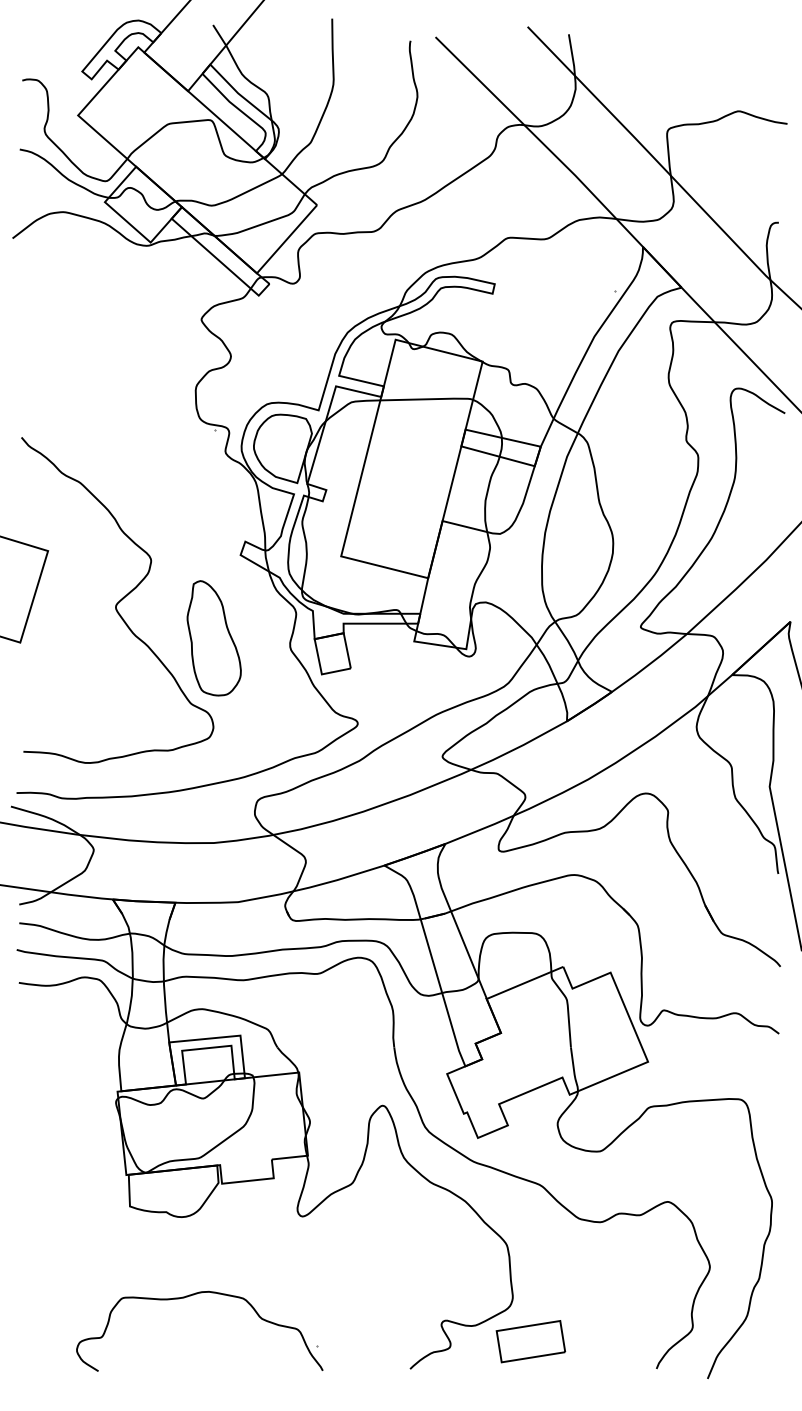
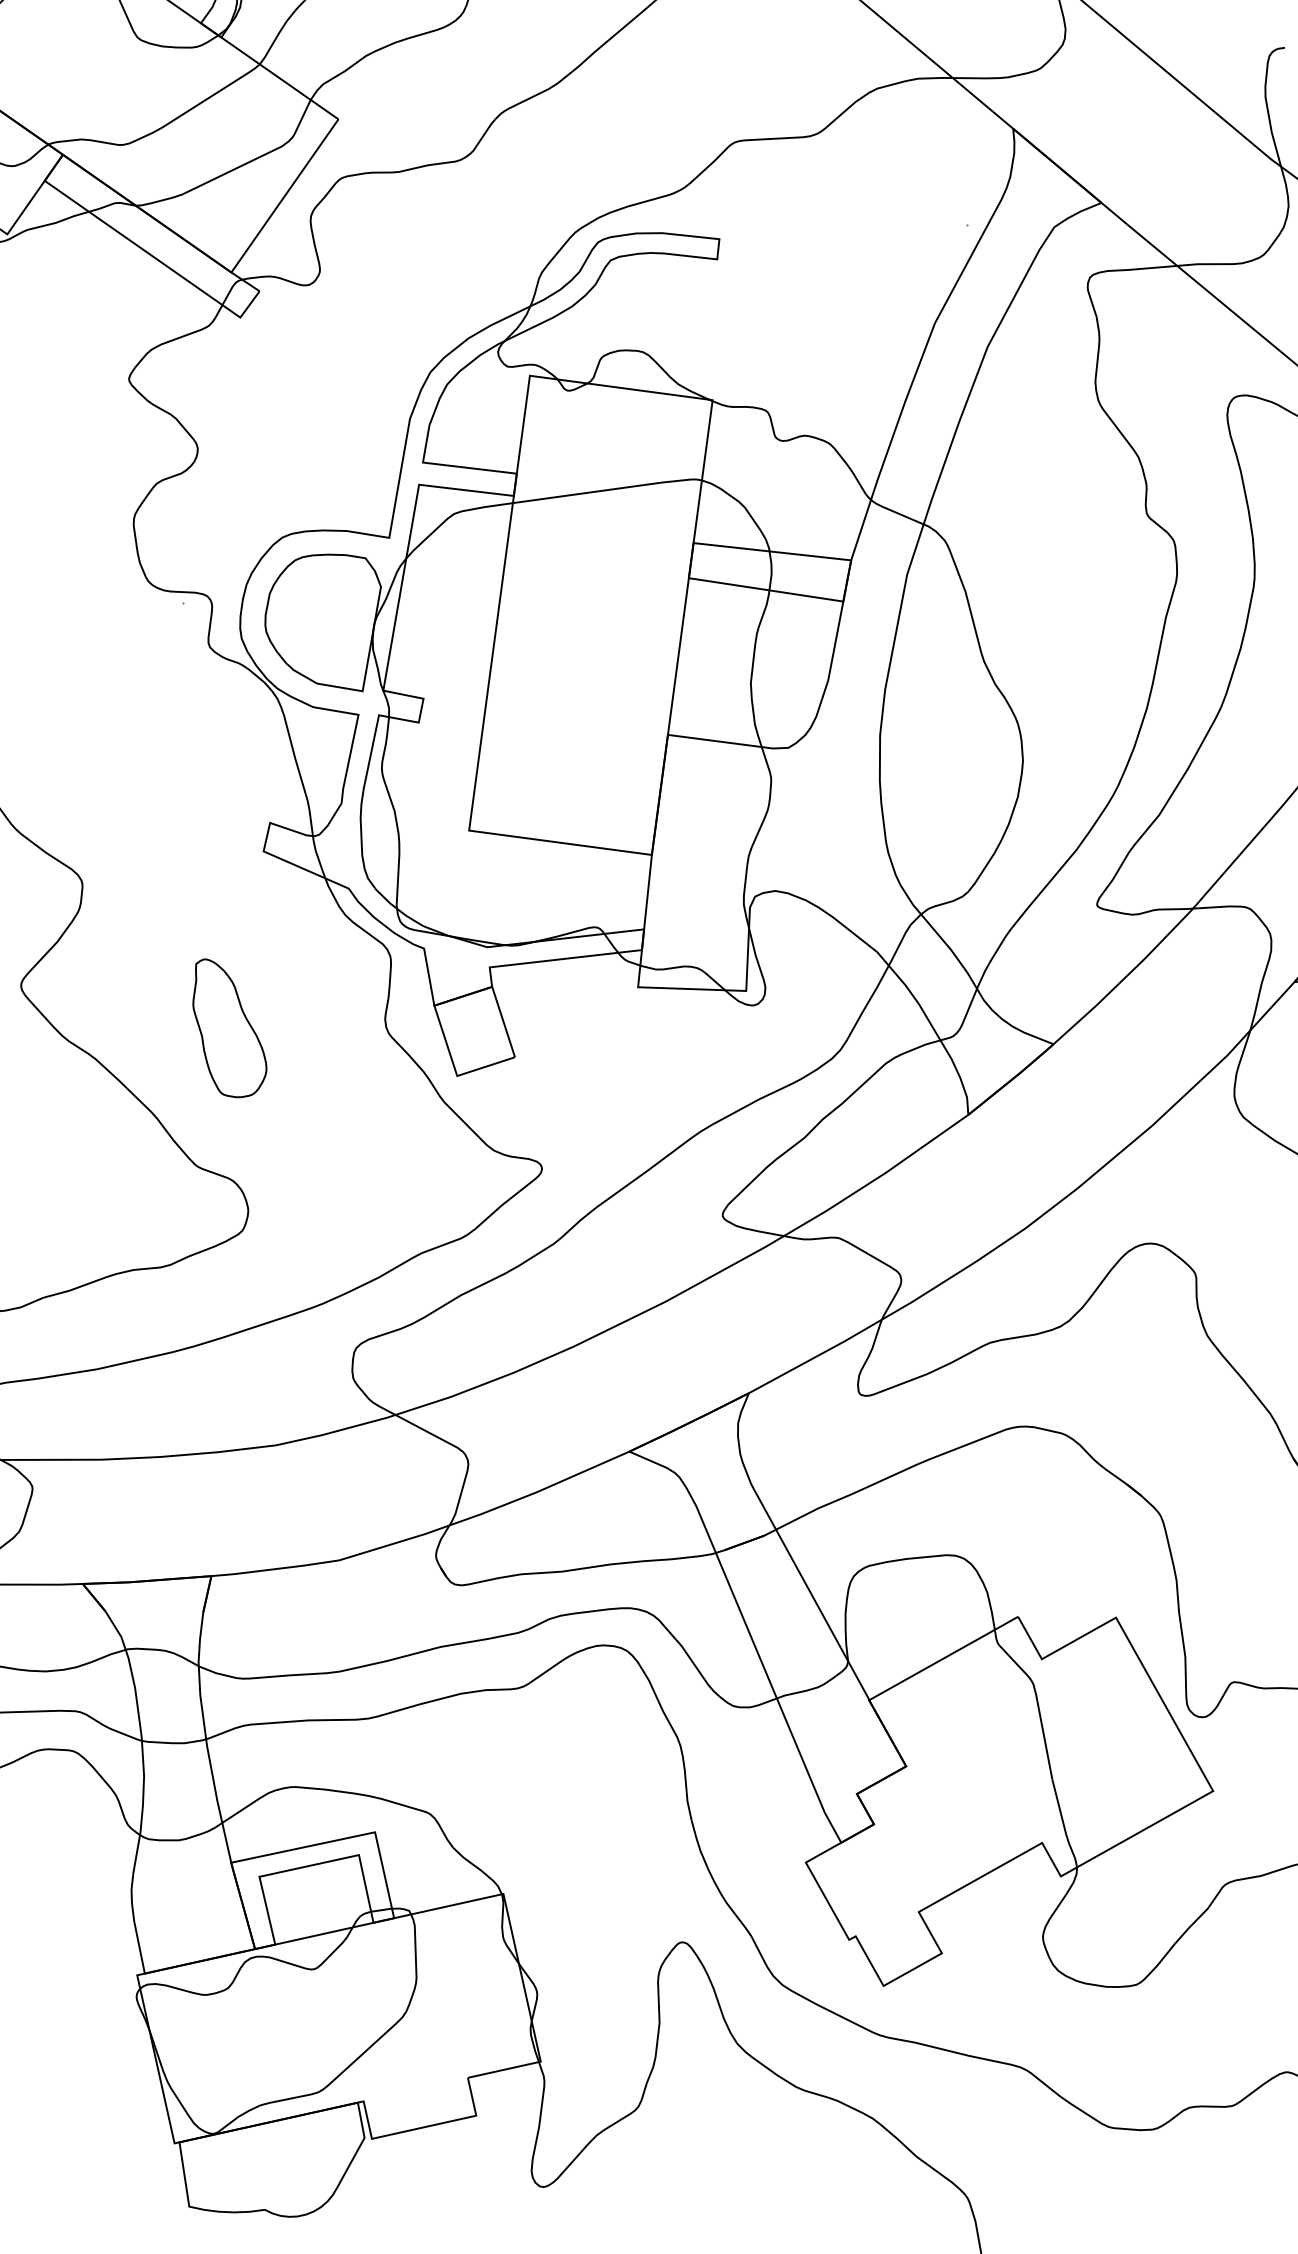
part: (213, 638) -> (227, 1027), size x0.6

